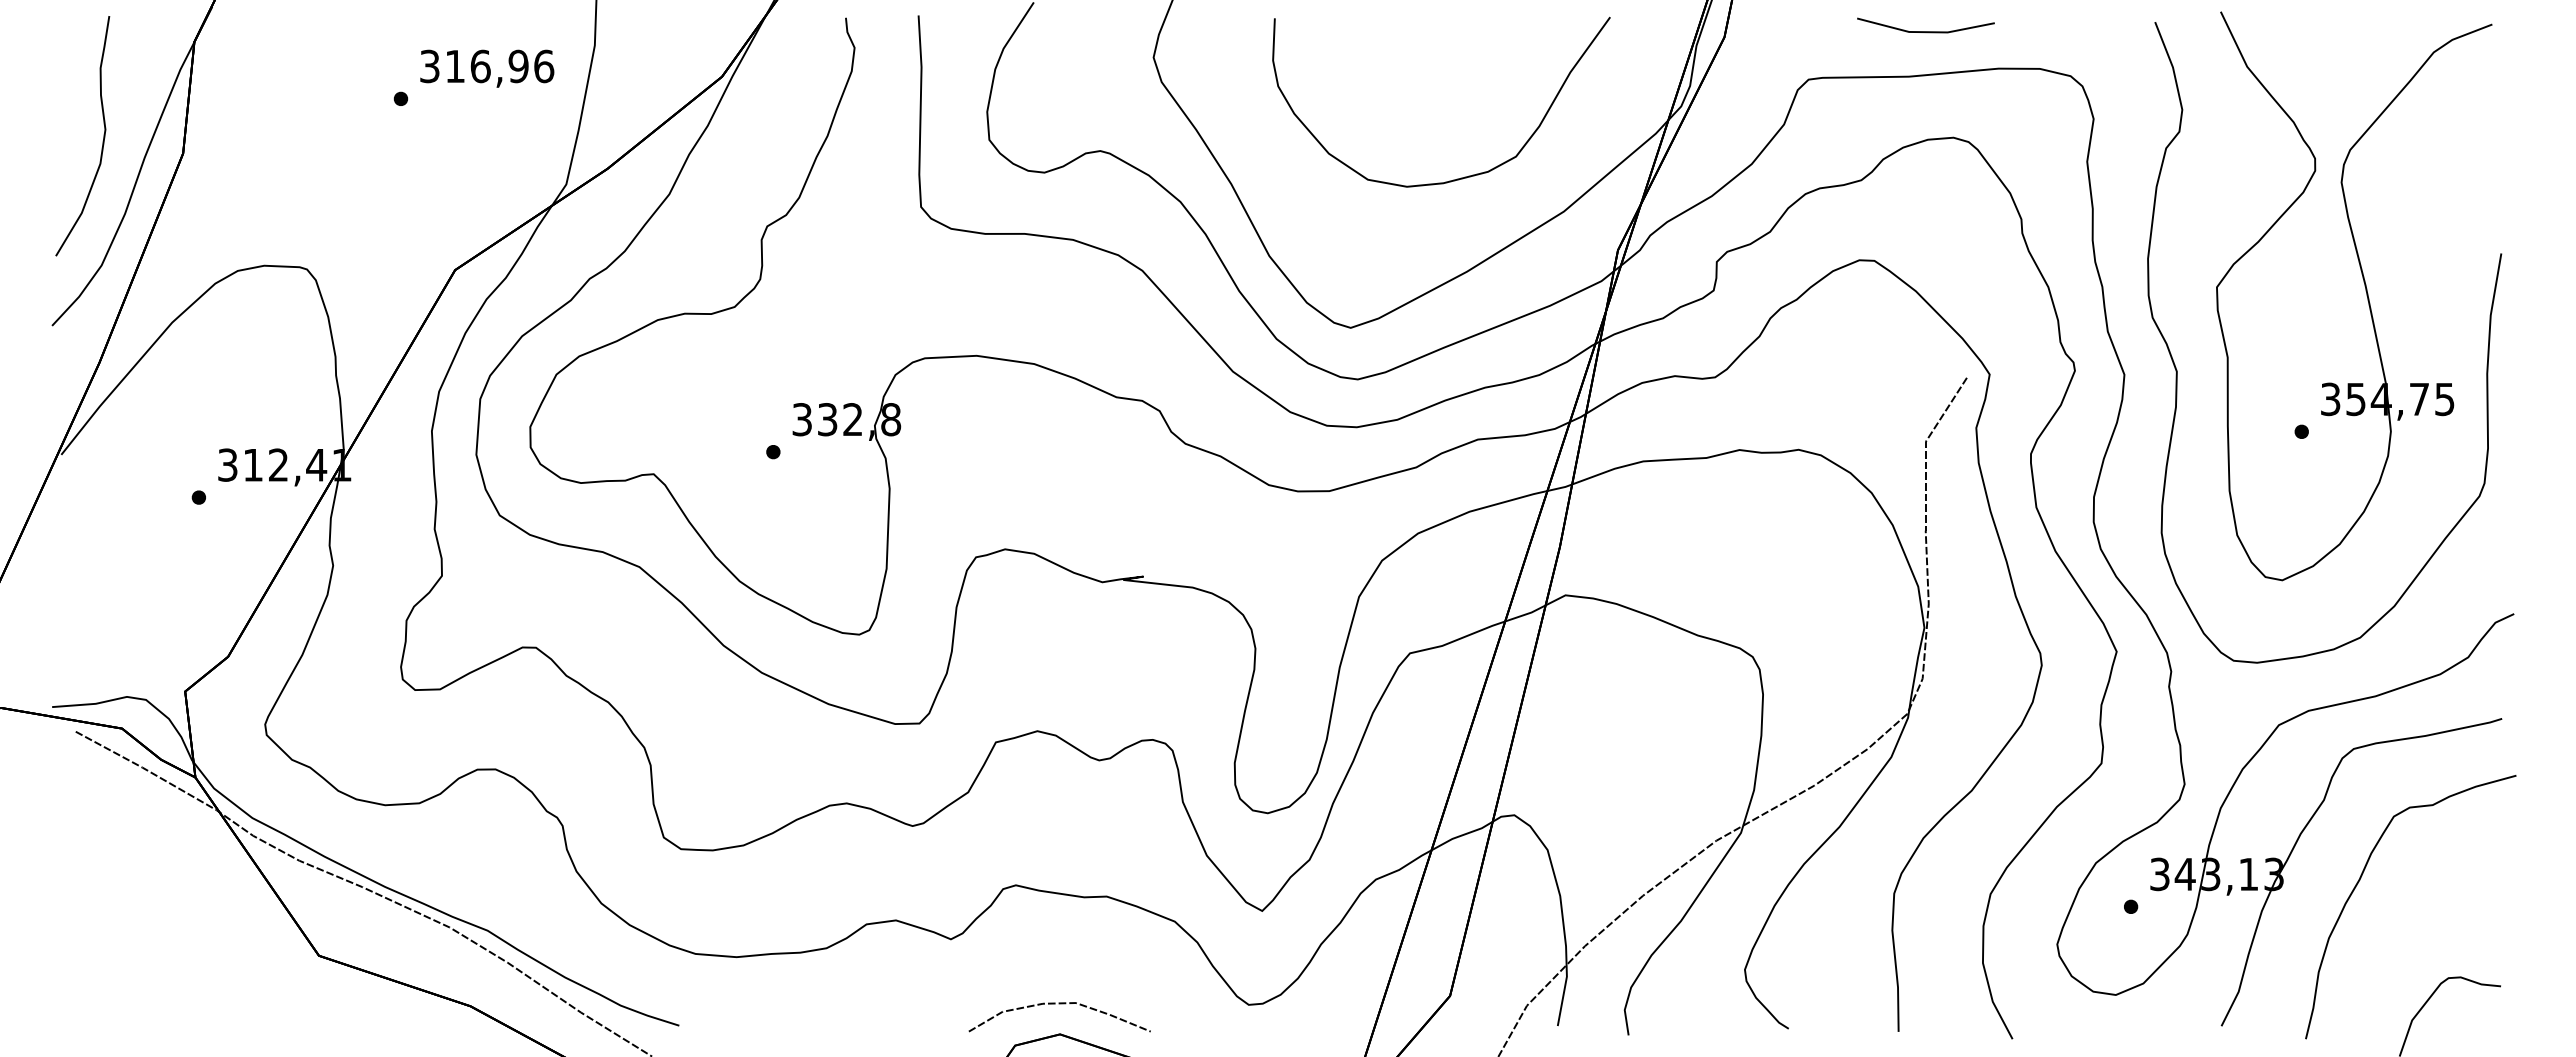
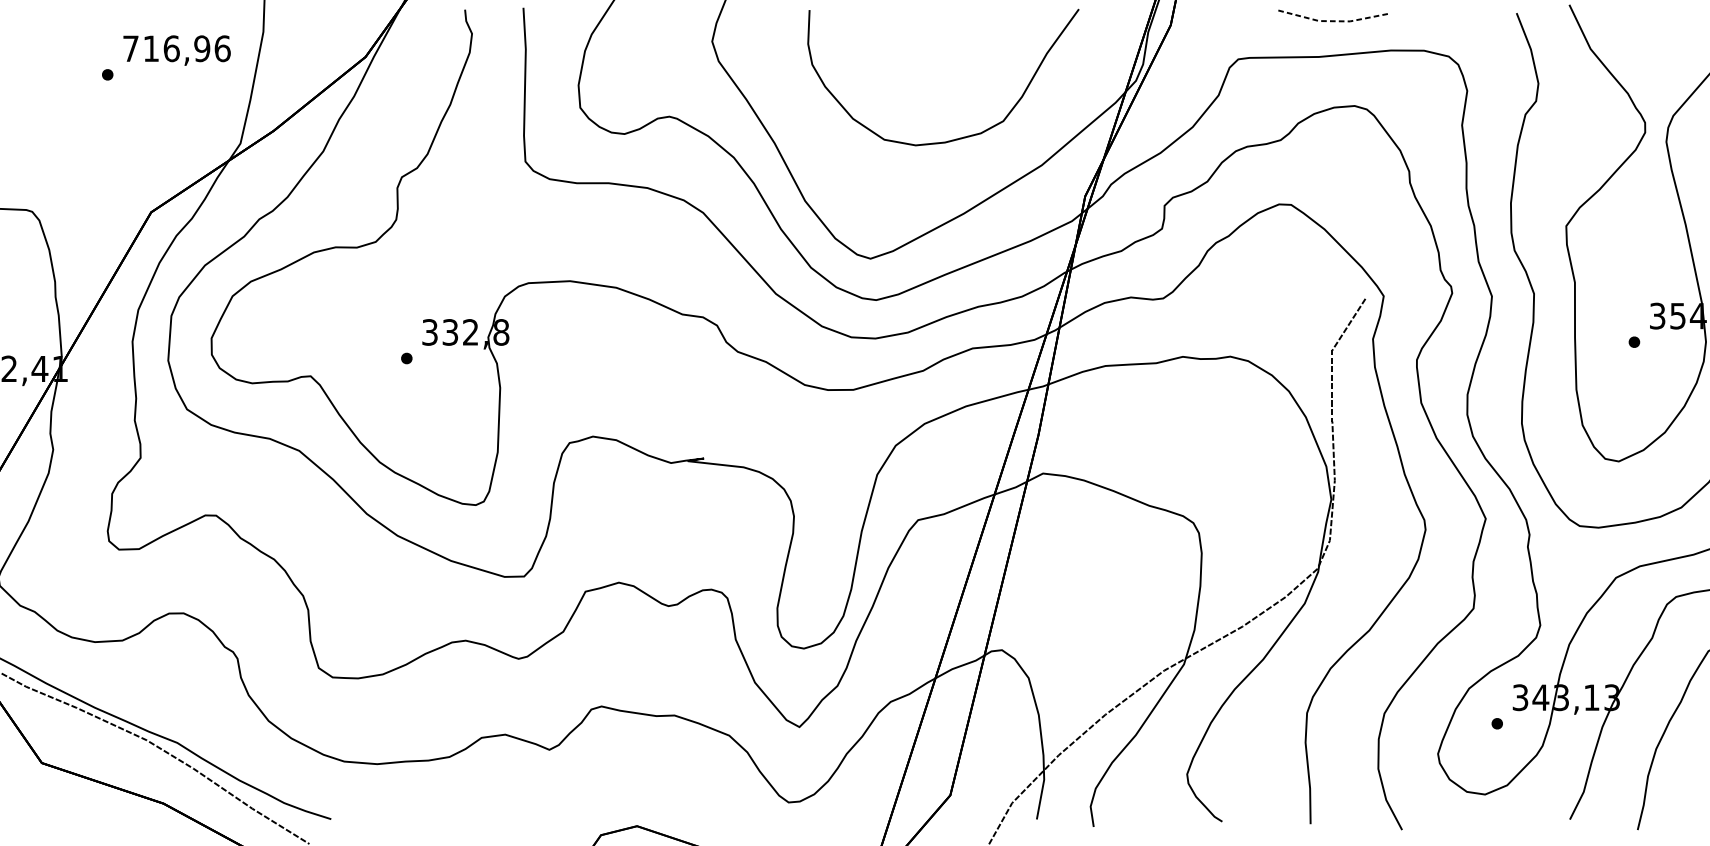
line: (1924, 32) -> (1331, 21), solid -> dashed
text: (429, 66) -> (130, 48), 316,96 -> 716,96
curve: (1059, 1004) -> (636, 802), removed

